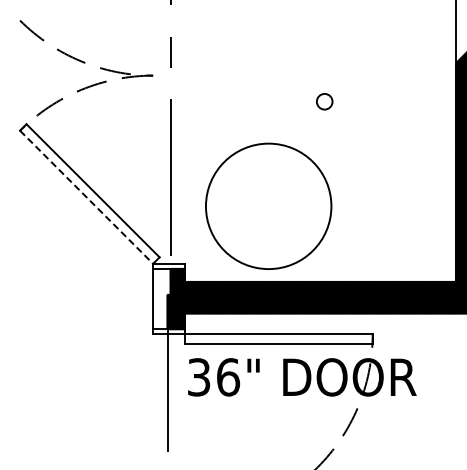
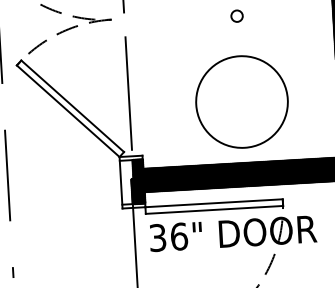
circle: (324, 101) -> (236, 16), moved
line: (86, 197) -> (68, 111), dashed -> solid
circle: (268, 205) -> (241, 101), moved

